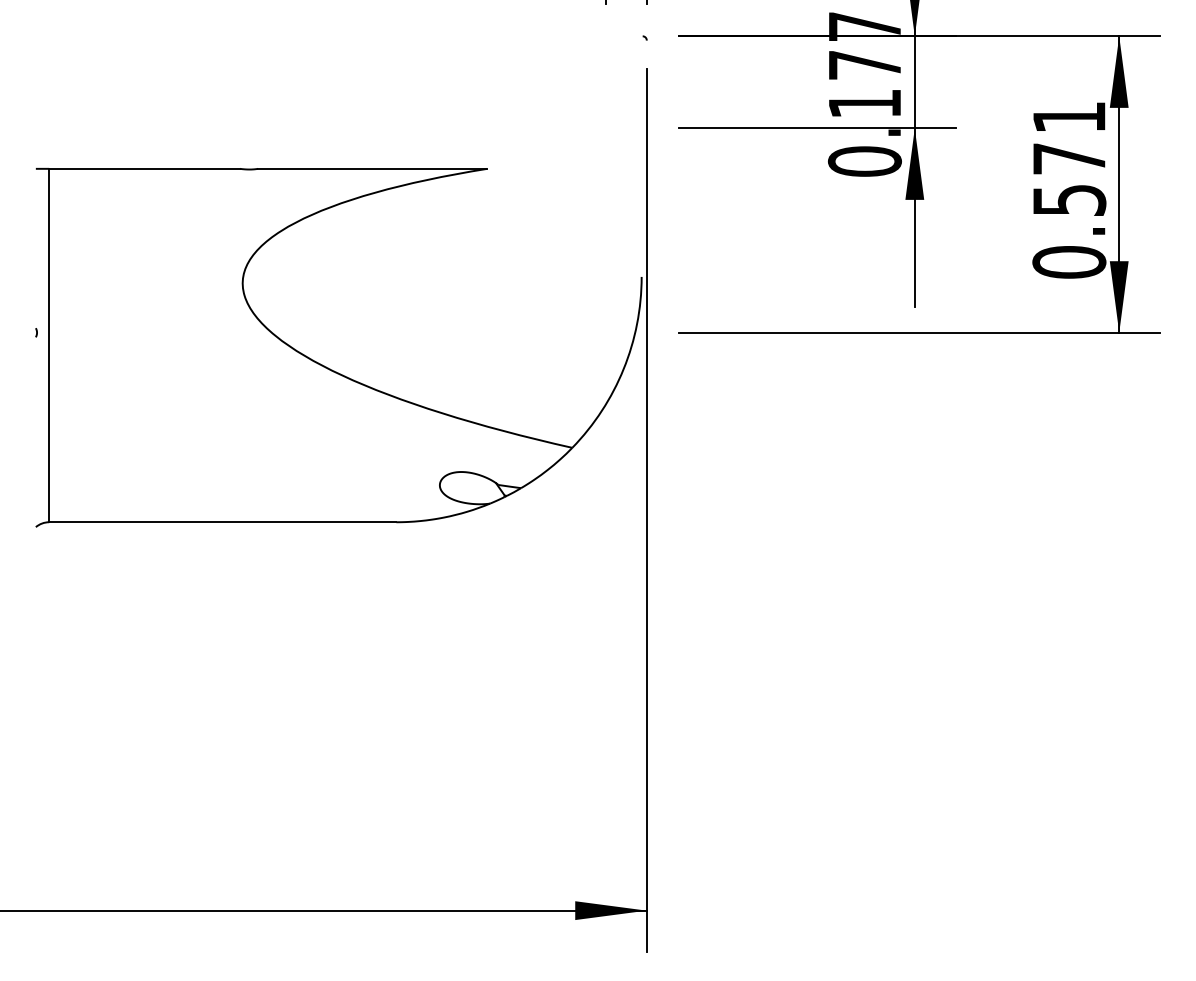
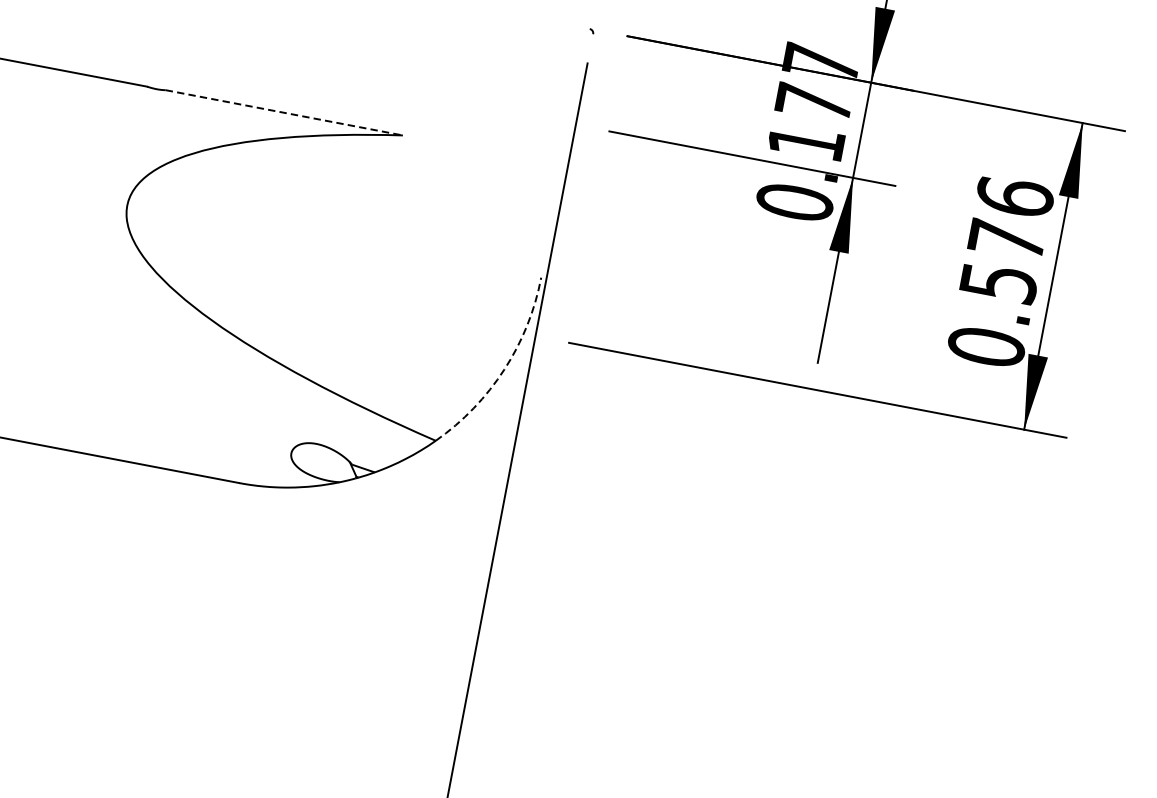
text: (1069, 116) -> (1015, 196), 0.571 -> 0.576
line: (372, 168) -> (284, 112), solid -> dashed
arc: (623, 369) -> (504, 369), solid -> dashed

